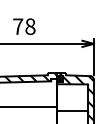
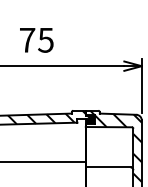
text: (30, 26) -> (46, 39), 78 -> 75

